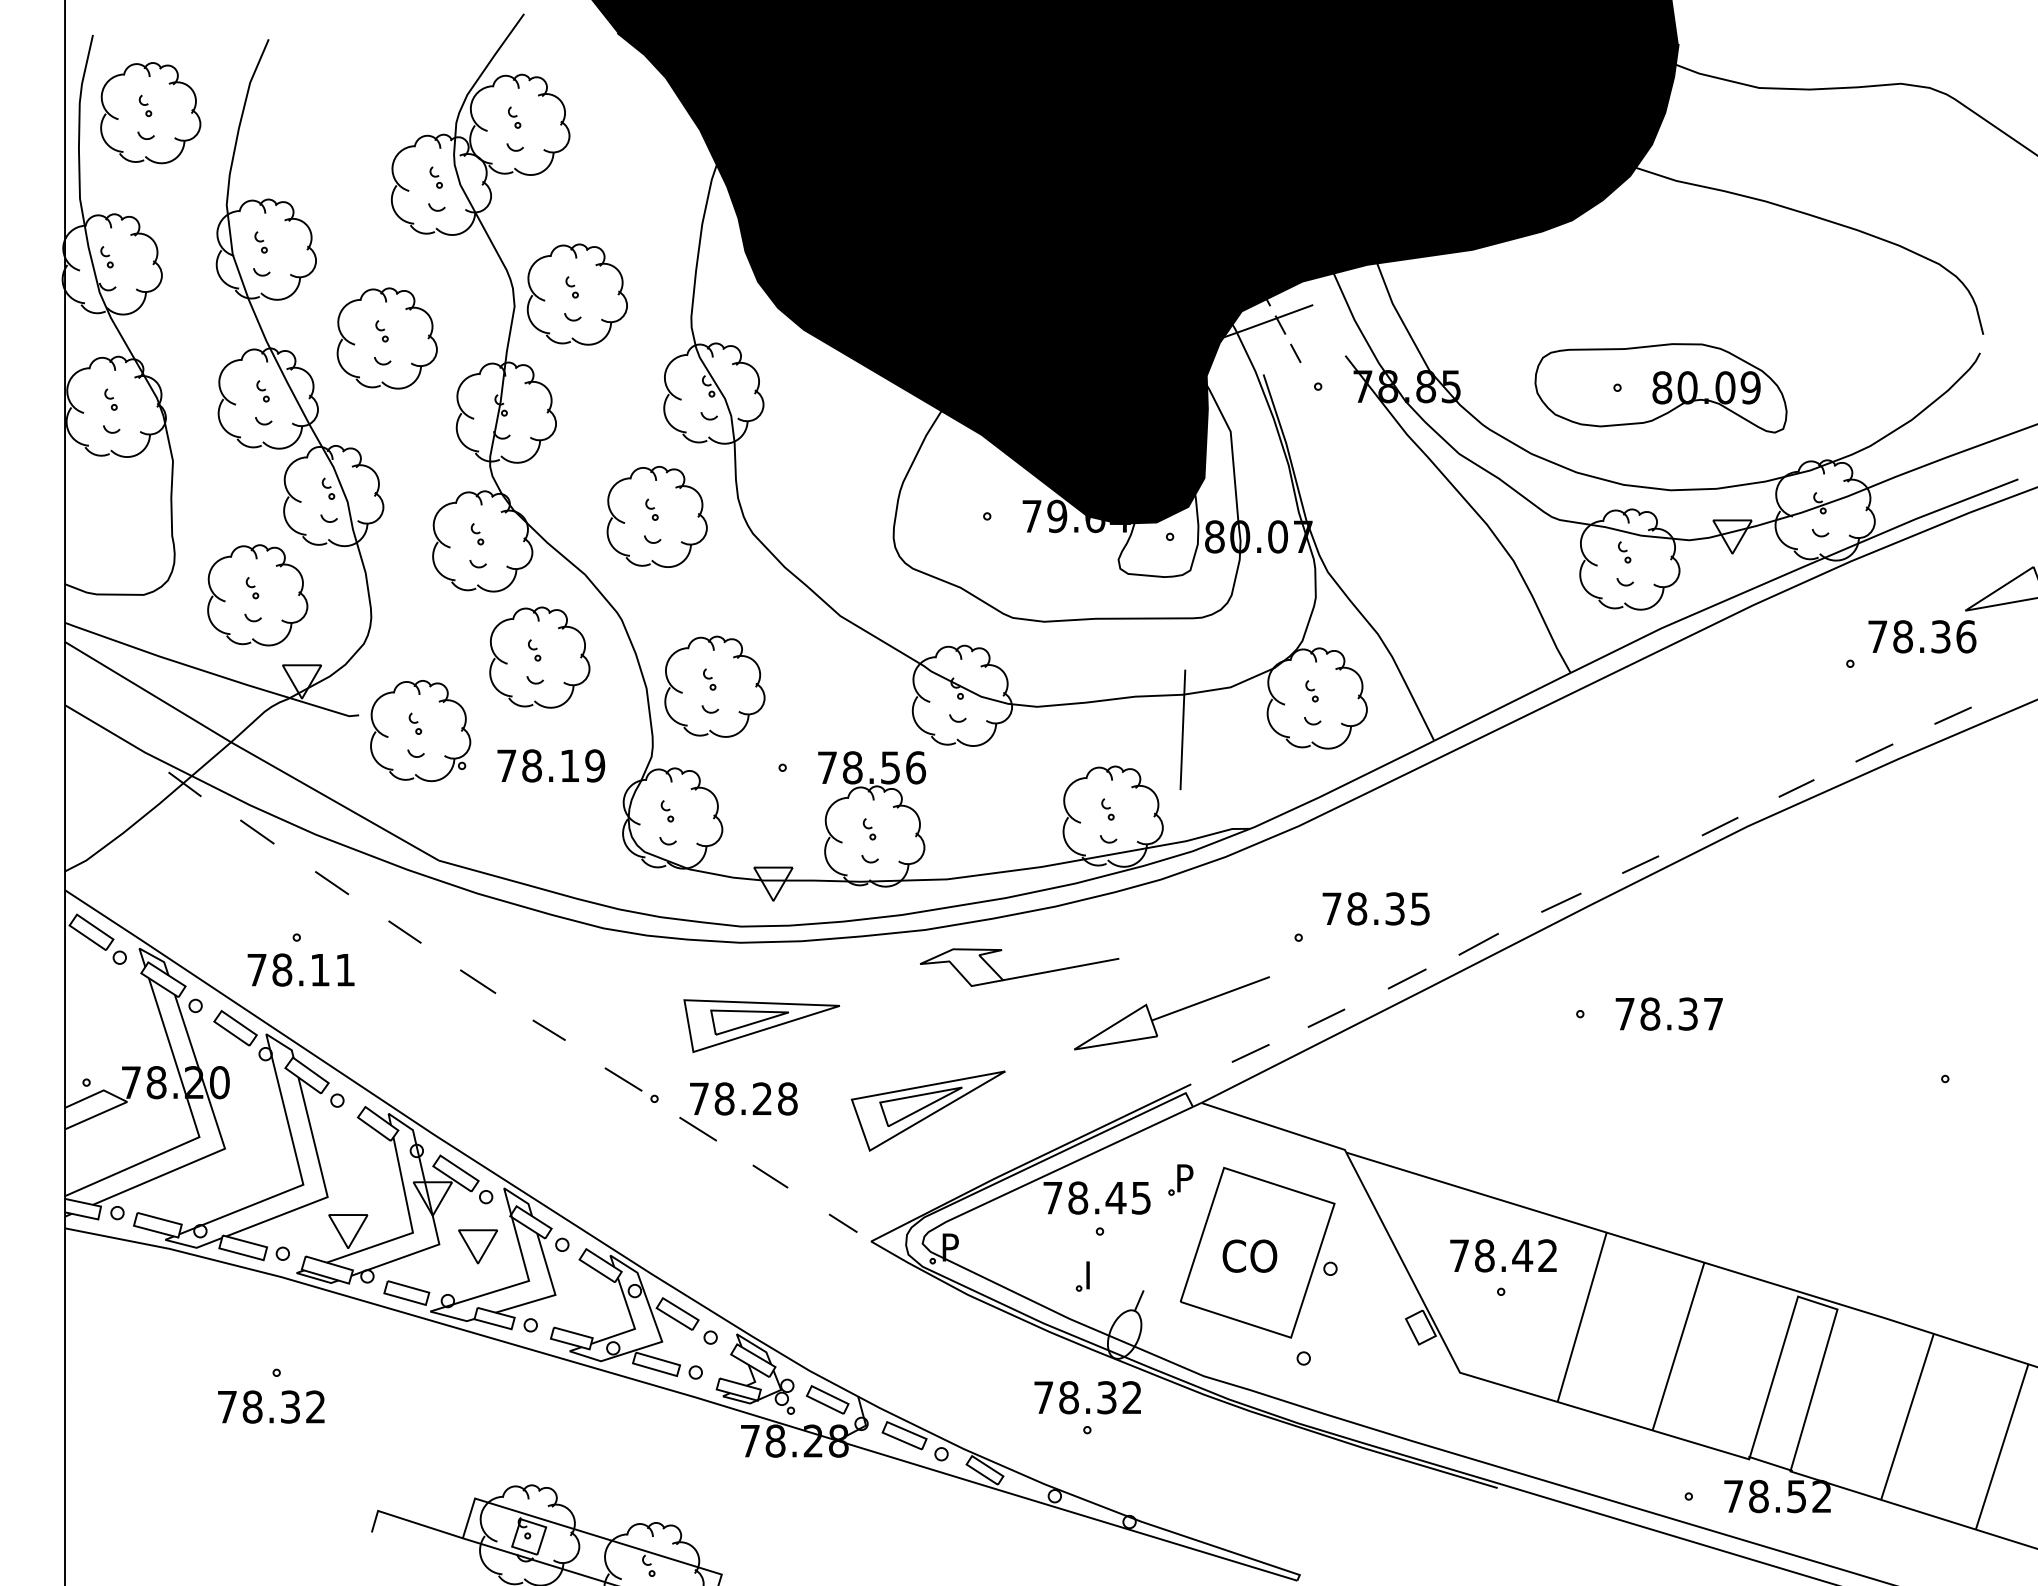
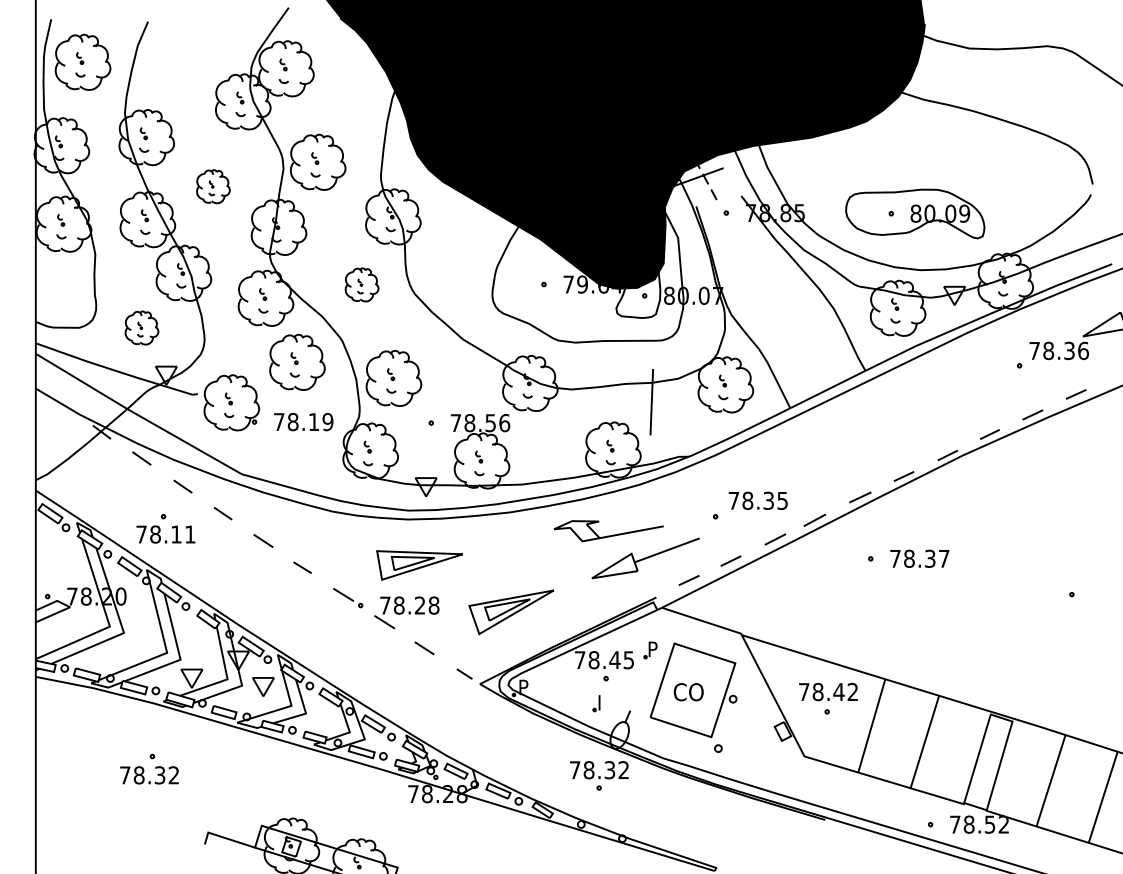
part: (387, 338) -> (213, 186), size x0.6
part: (656, 516) -> (361, 284), size x0.6
part: (256, 594) -> (141, 327), size x0.6
curve: (1019, 975) -> (608, 535), moved

